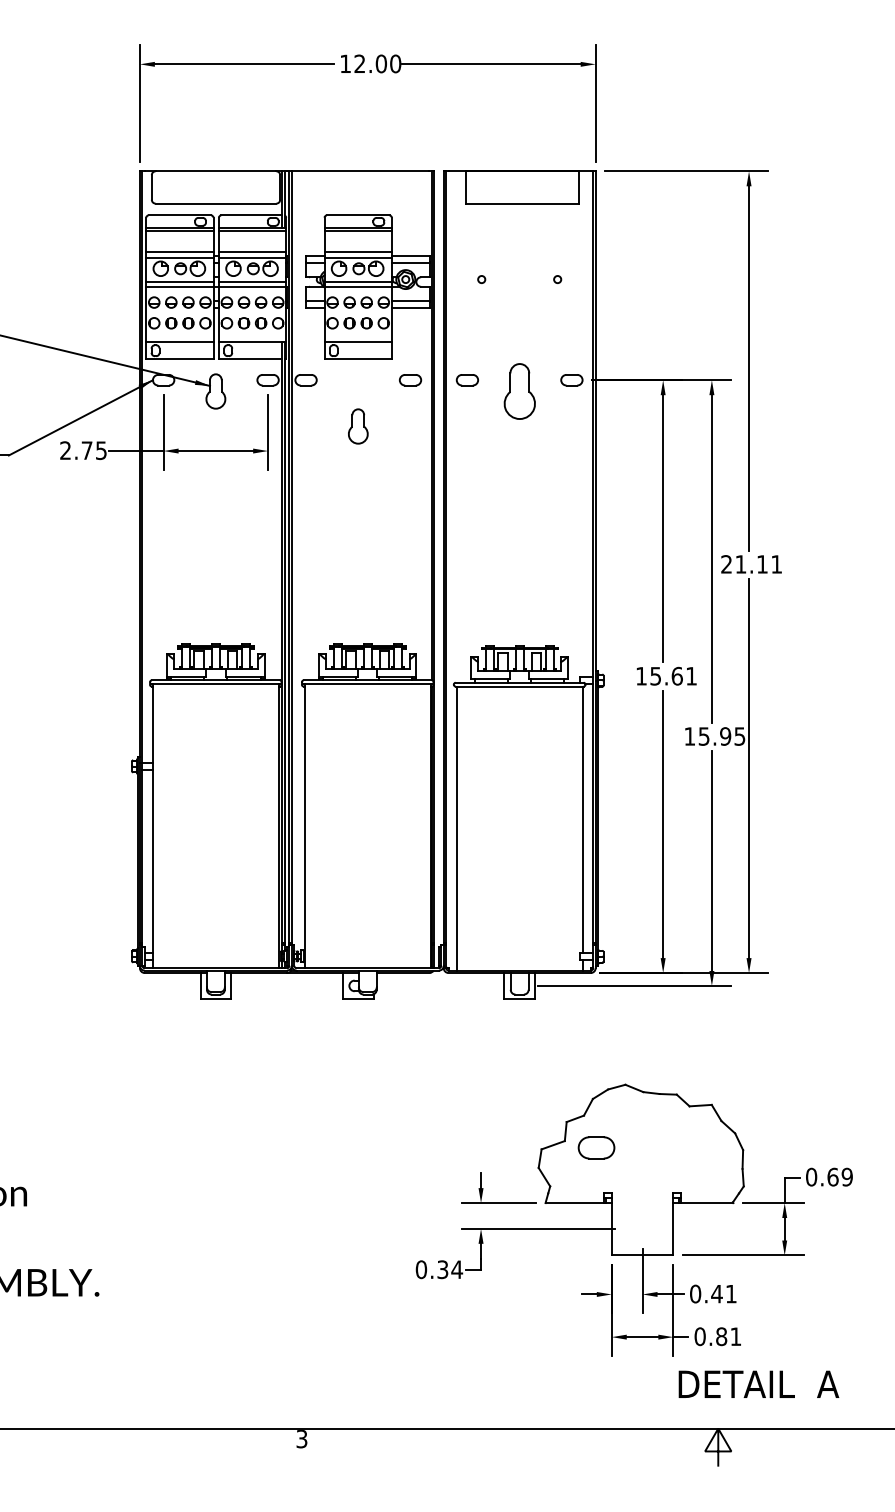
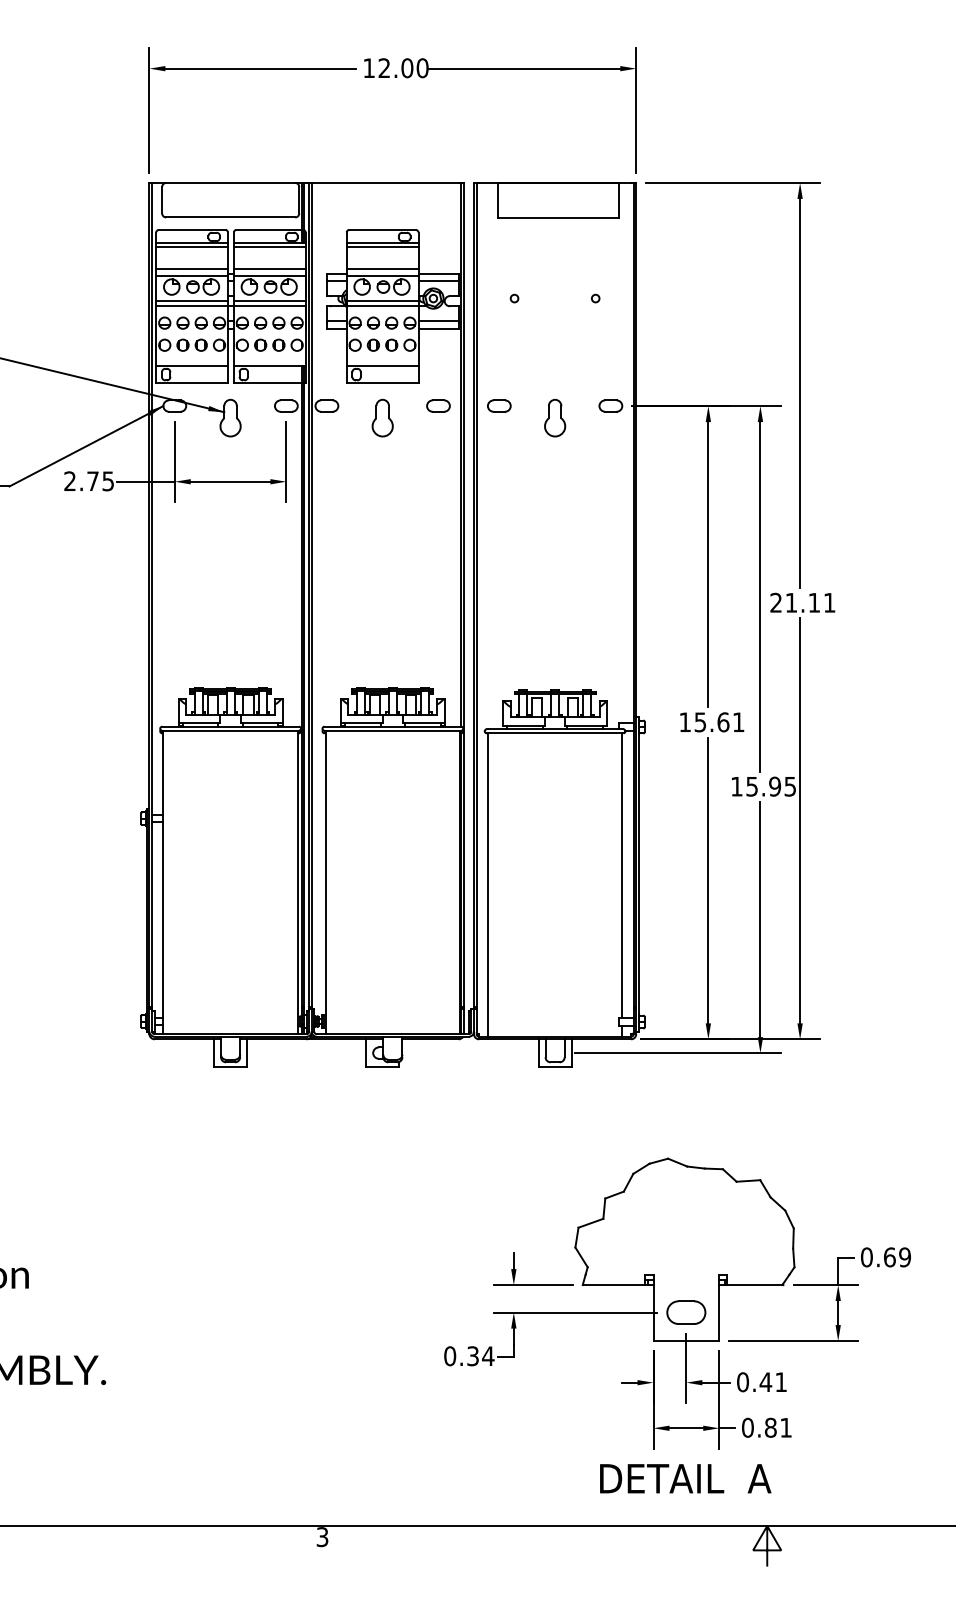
part: (519, 391) -> (554, 418), size x0.62
part: (358, 426) -> (382, 418), moved
part: (596, 1147) -> (686, 1312), moved
text: (758, 1383) -> (685, 1477), moved

